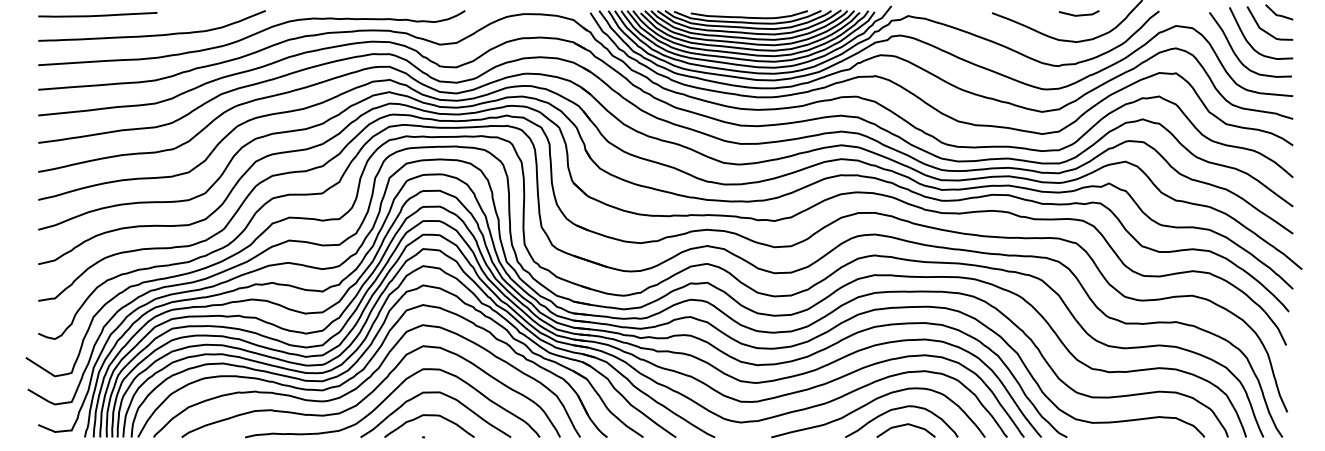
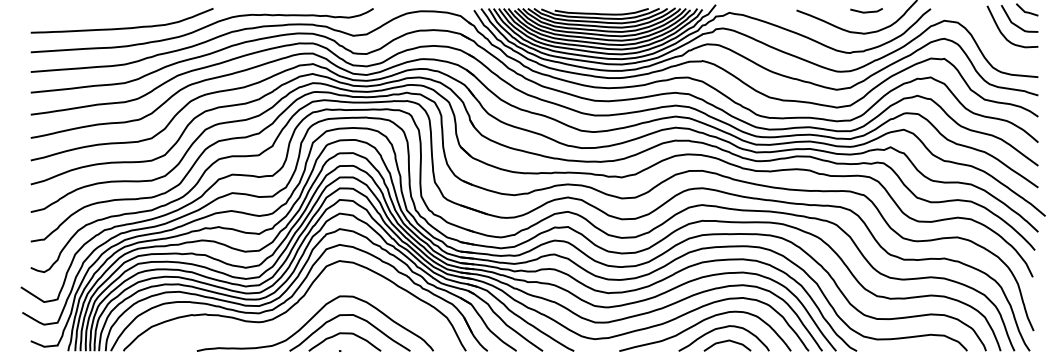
line: (97, 14) -> (78, 11), removed
curve: (1236, 52) -> (992, 42), removed
curve: (370, 391) -> (297, 314), removed

